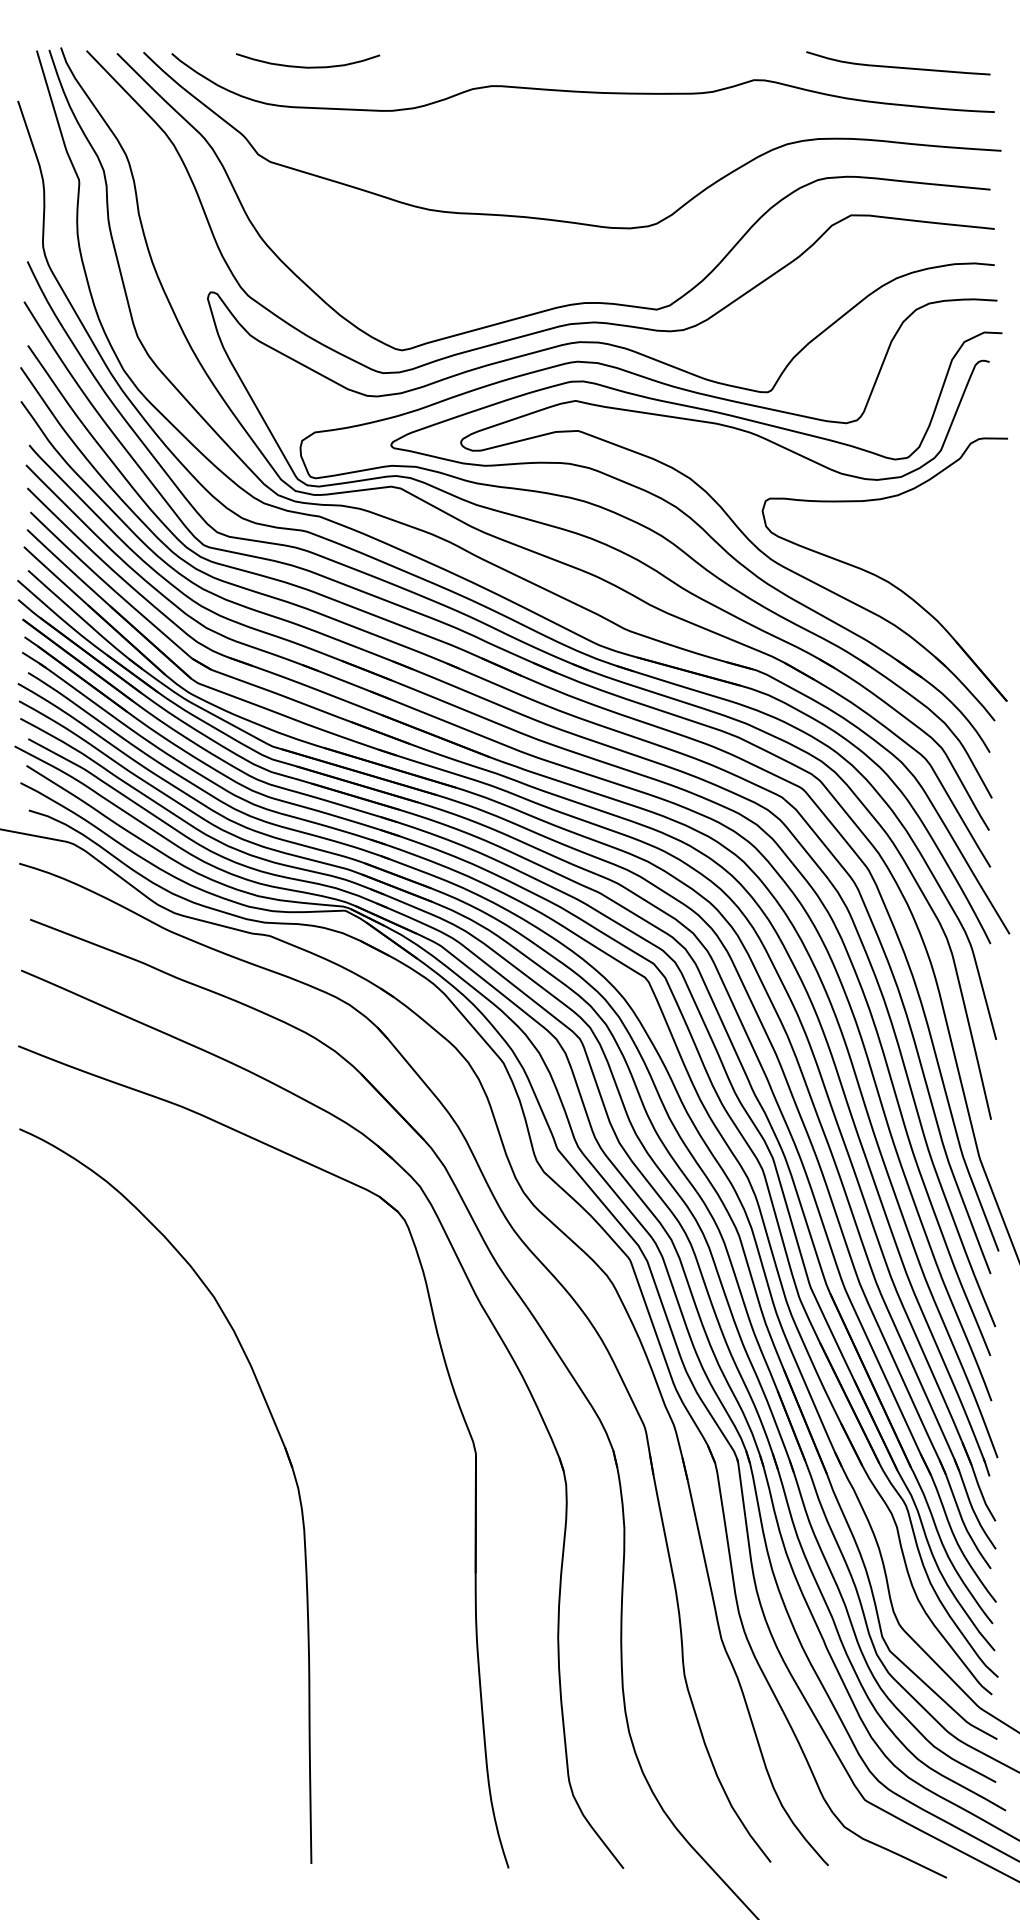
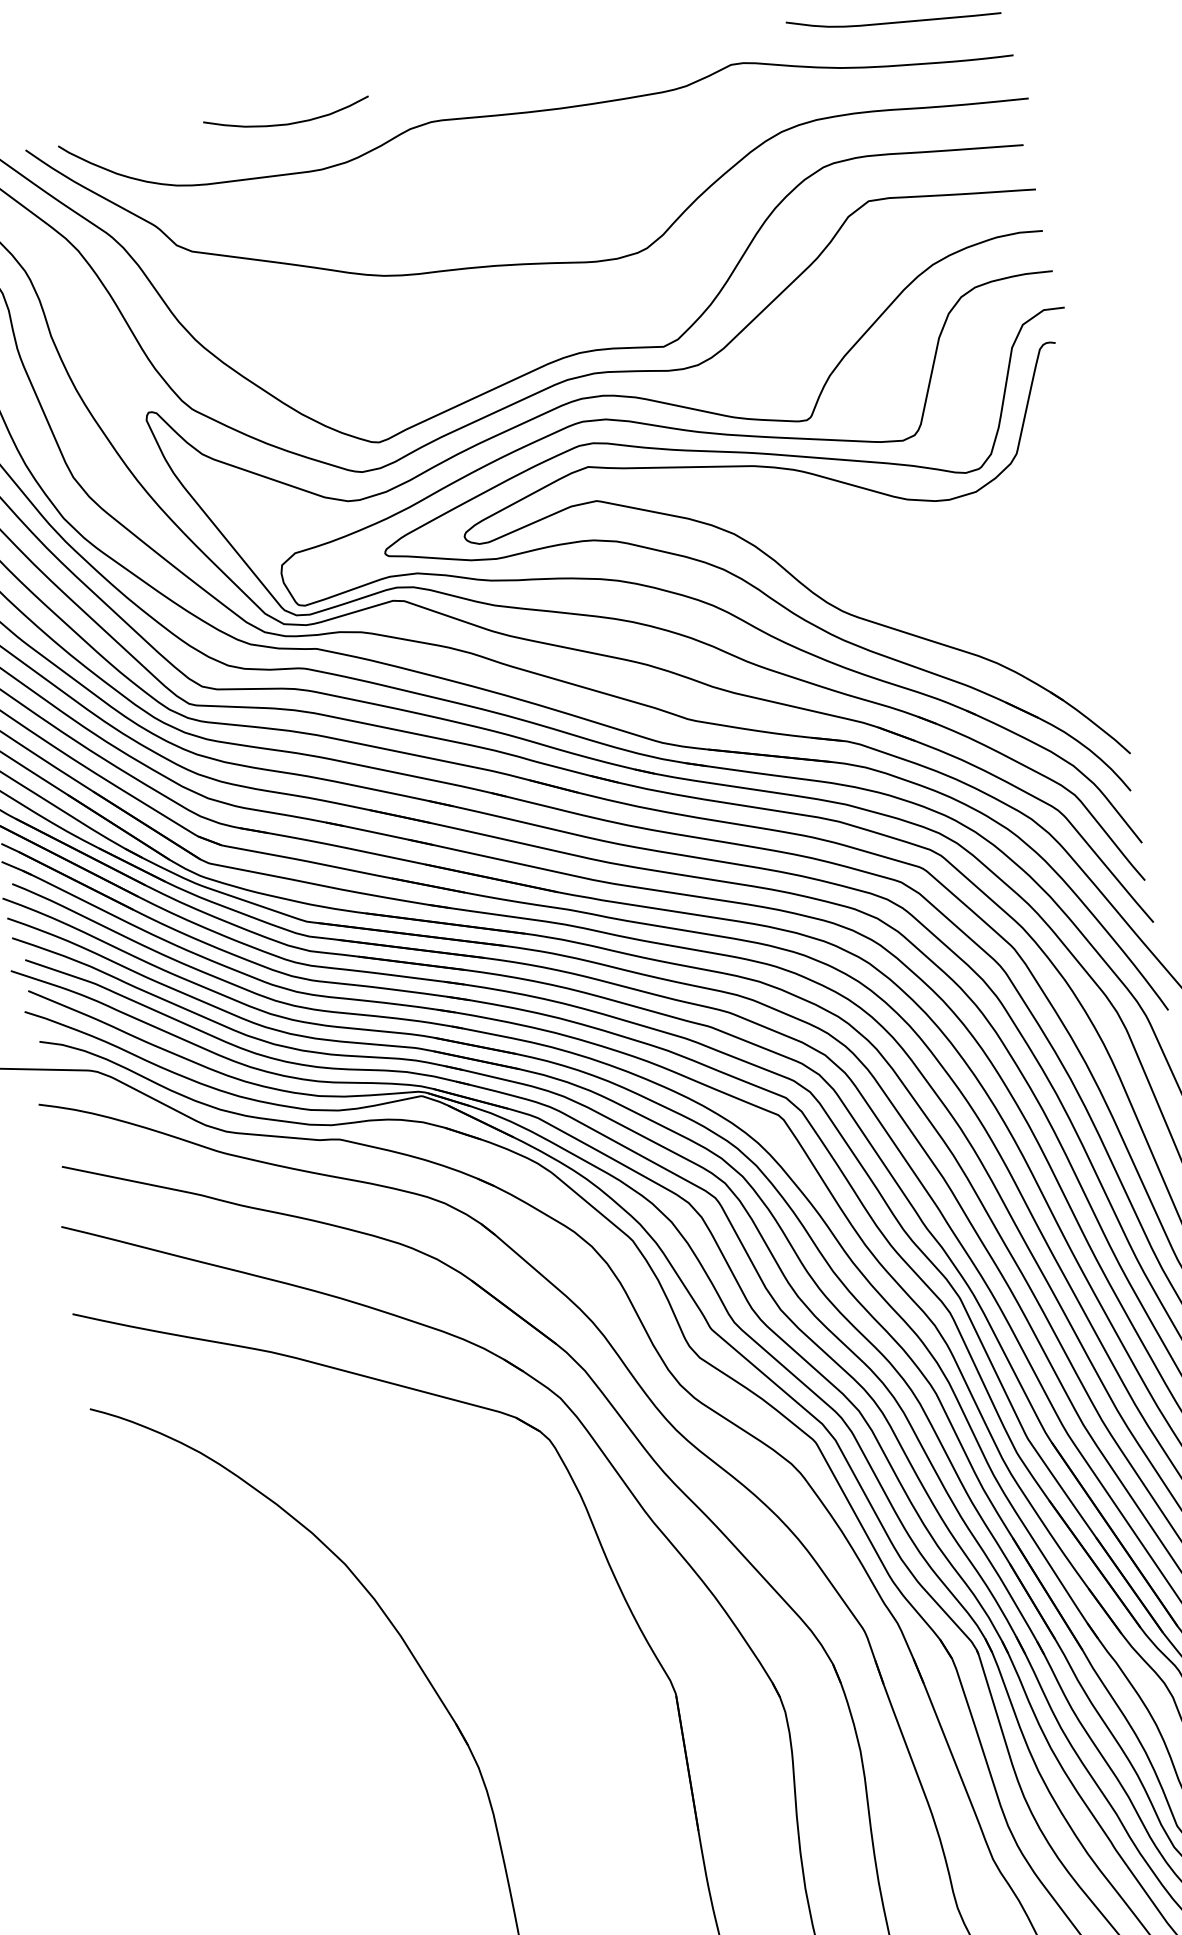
curve: (308, 66) -> (288, 122), moved
part: (880, 576) -> (971, 609), removed

